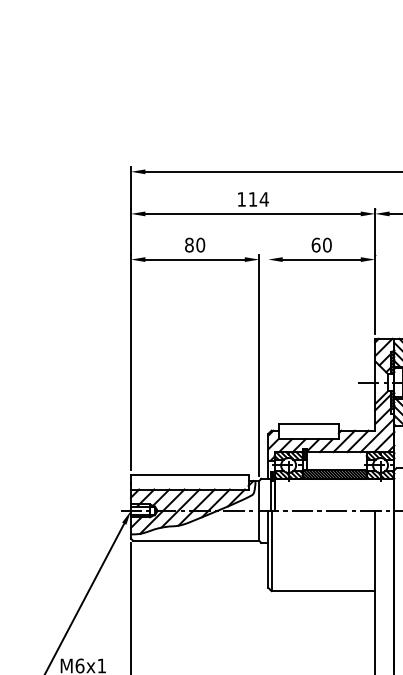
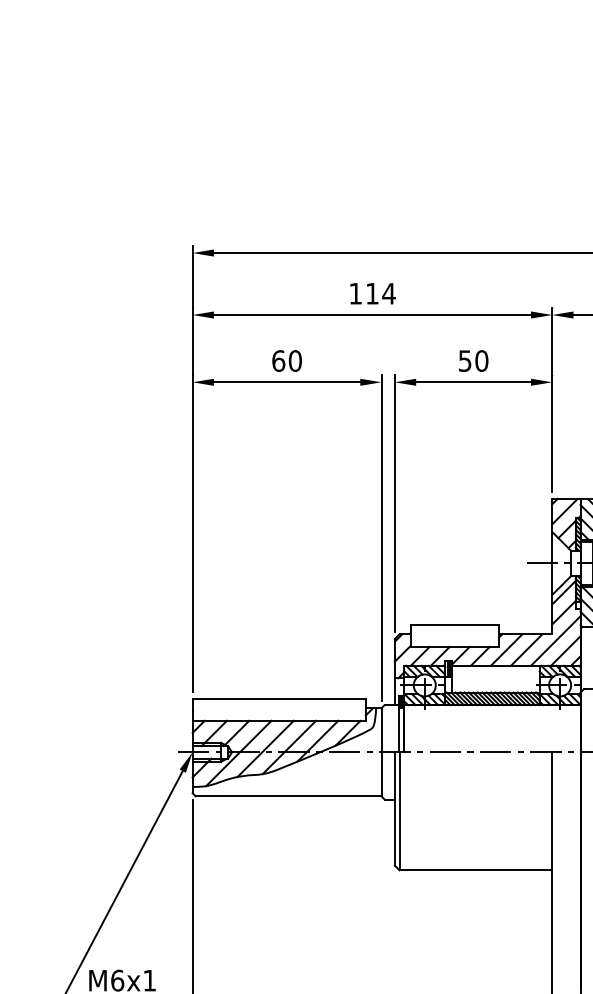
text: (189, 244) -> (278, 360), 80 -> 60
text: (315, 244) -> (464, 360), 60 -> 50
line: (268, 341) -> (395, 502), added

